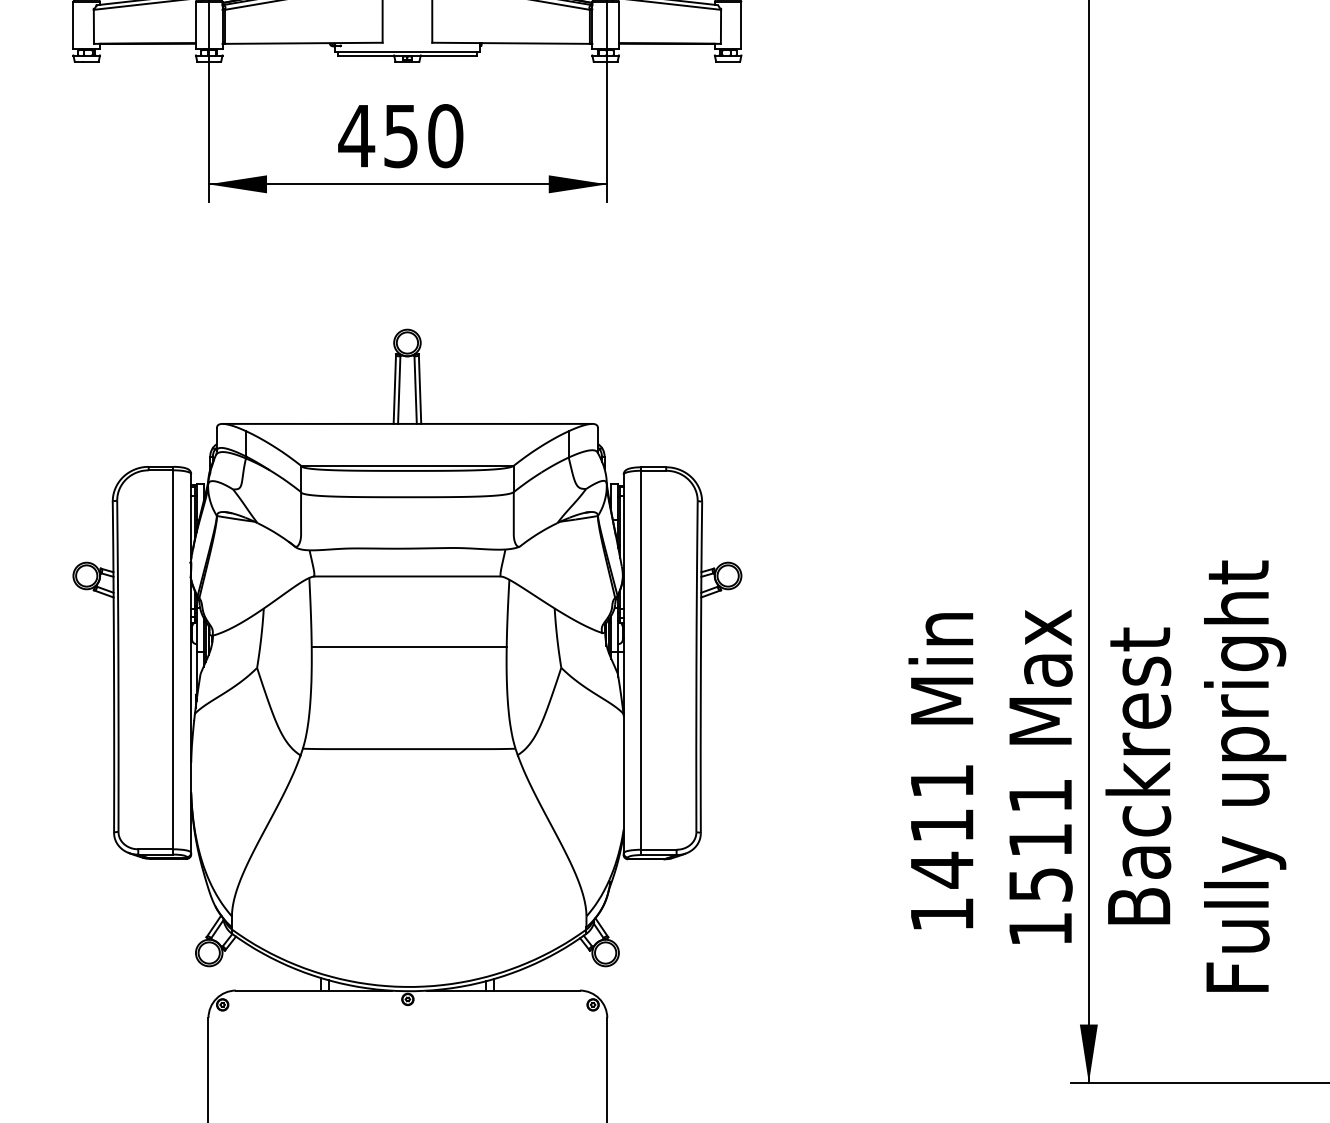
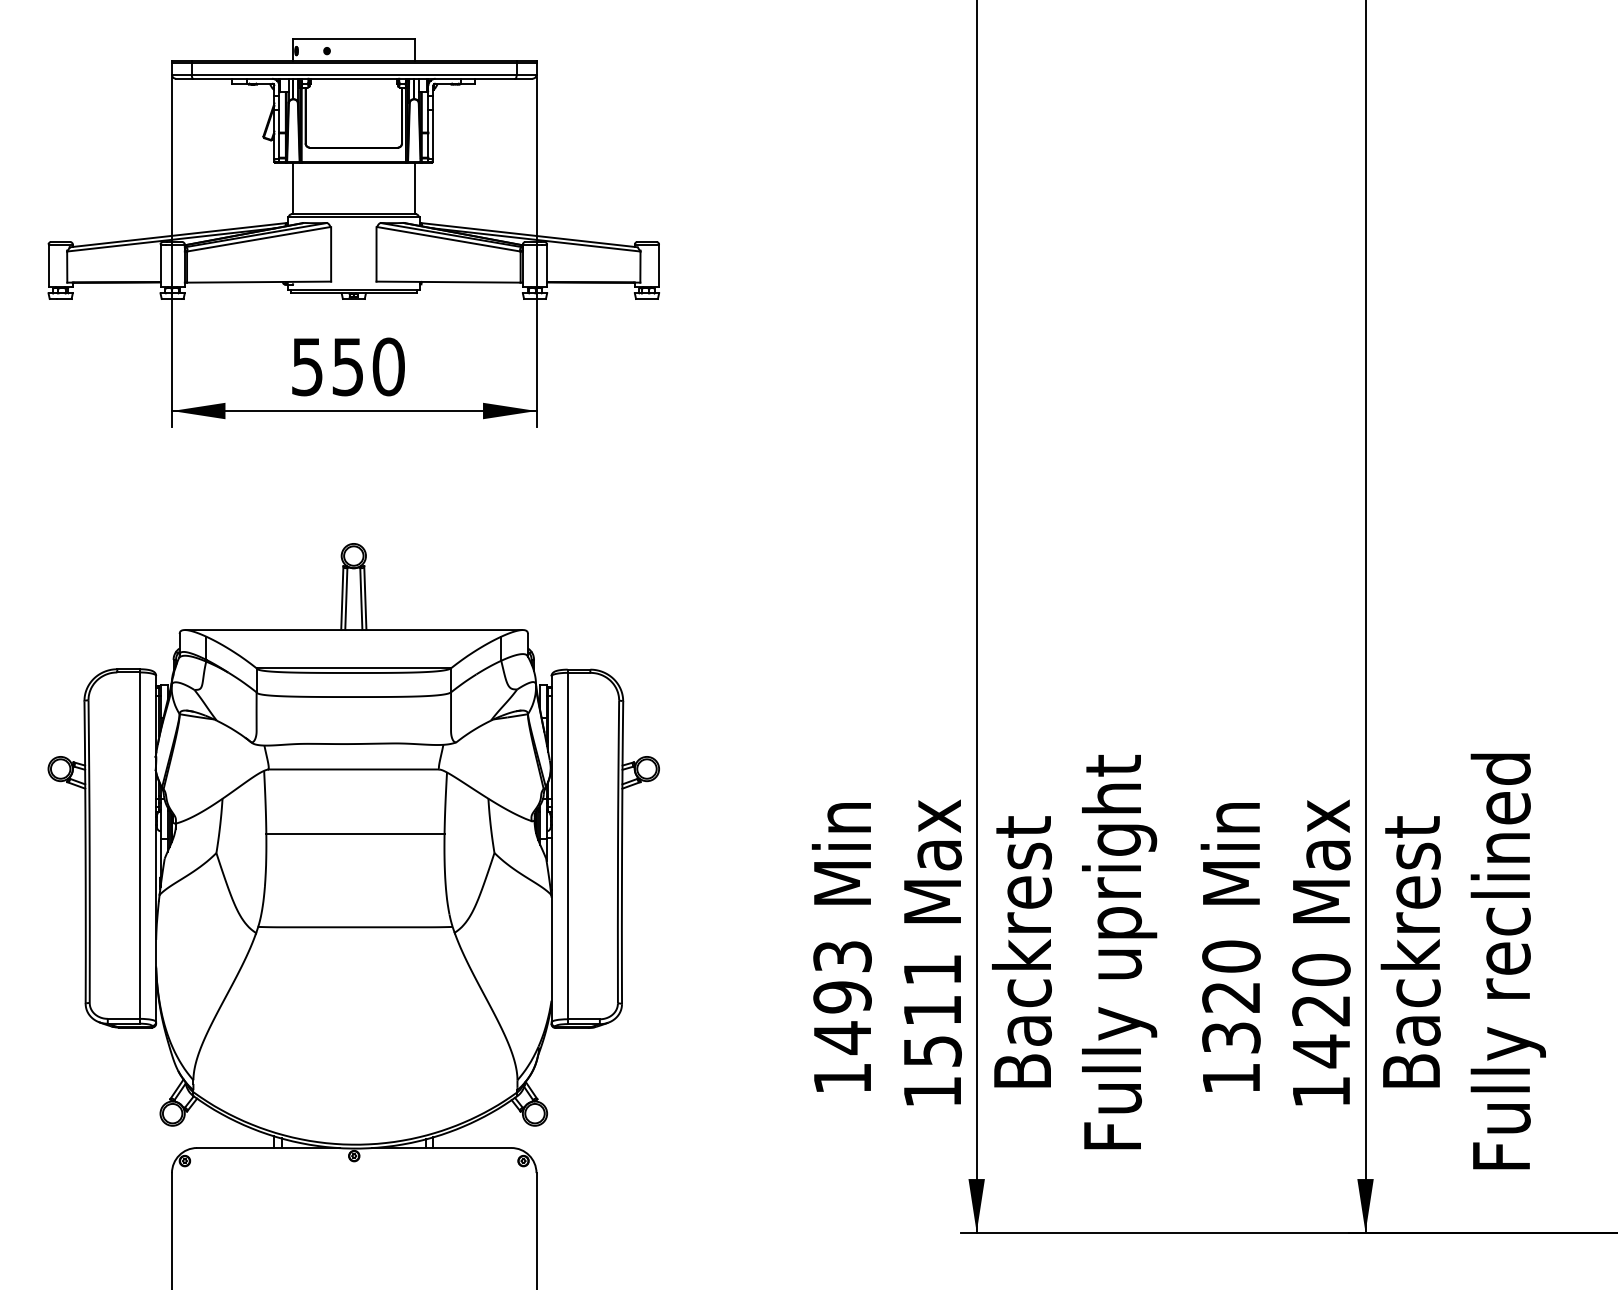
text: (356, 136) -> (307, 367), 450 -> 550
text: (942, 804) -> (842, 977), 1411 -> 1493

